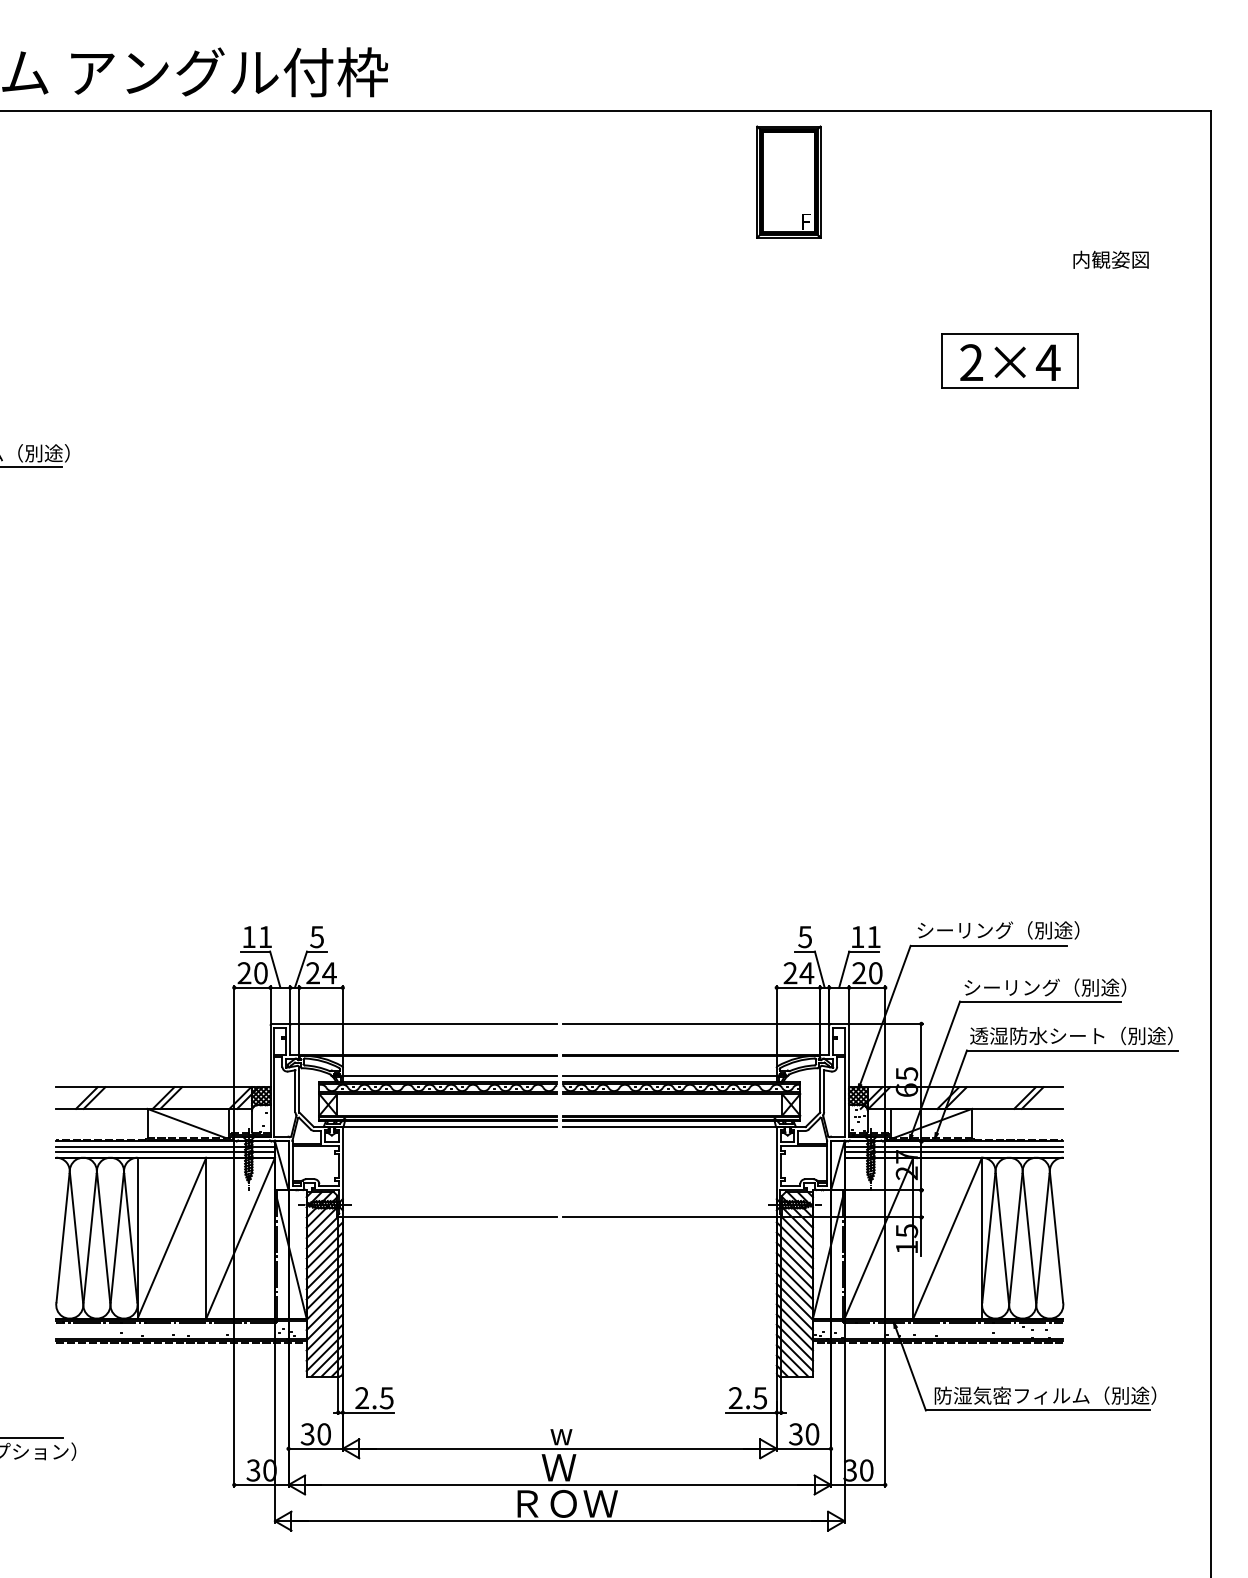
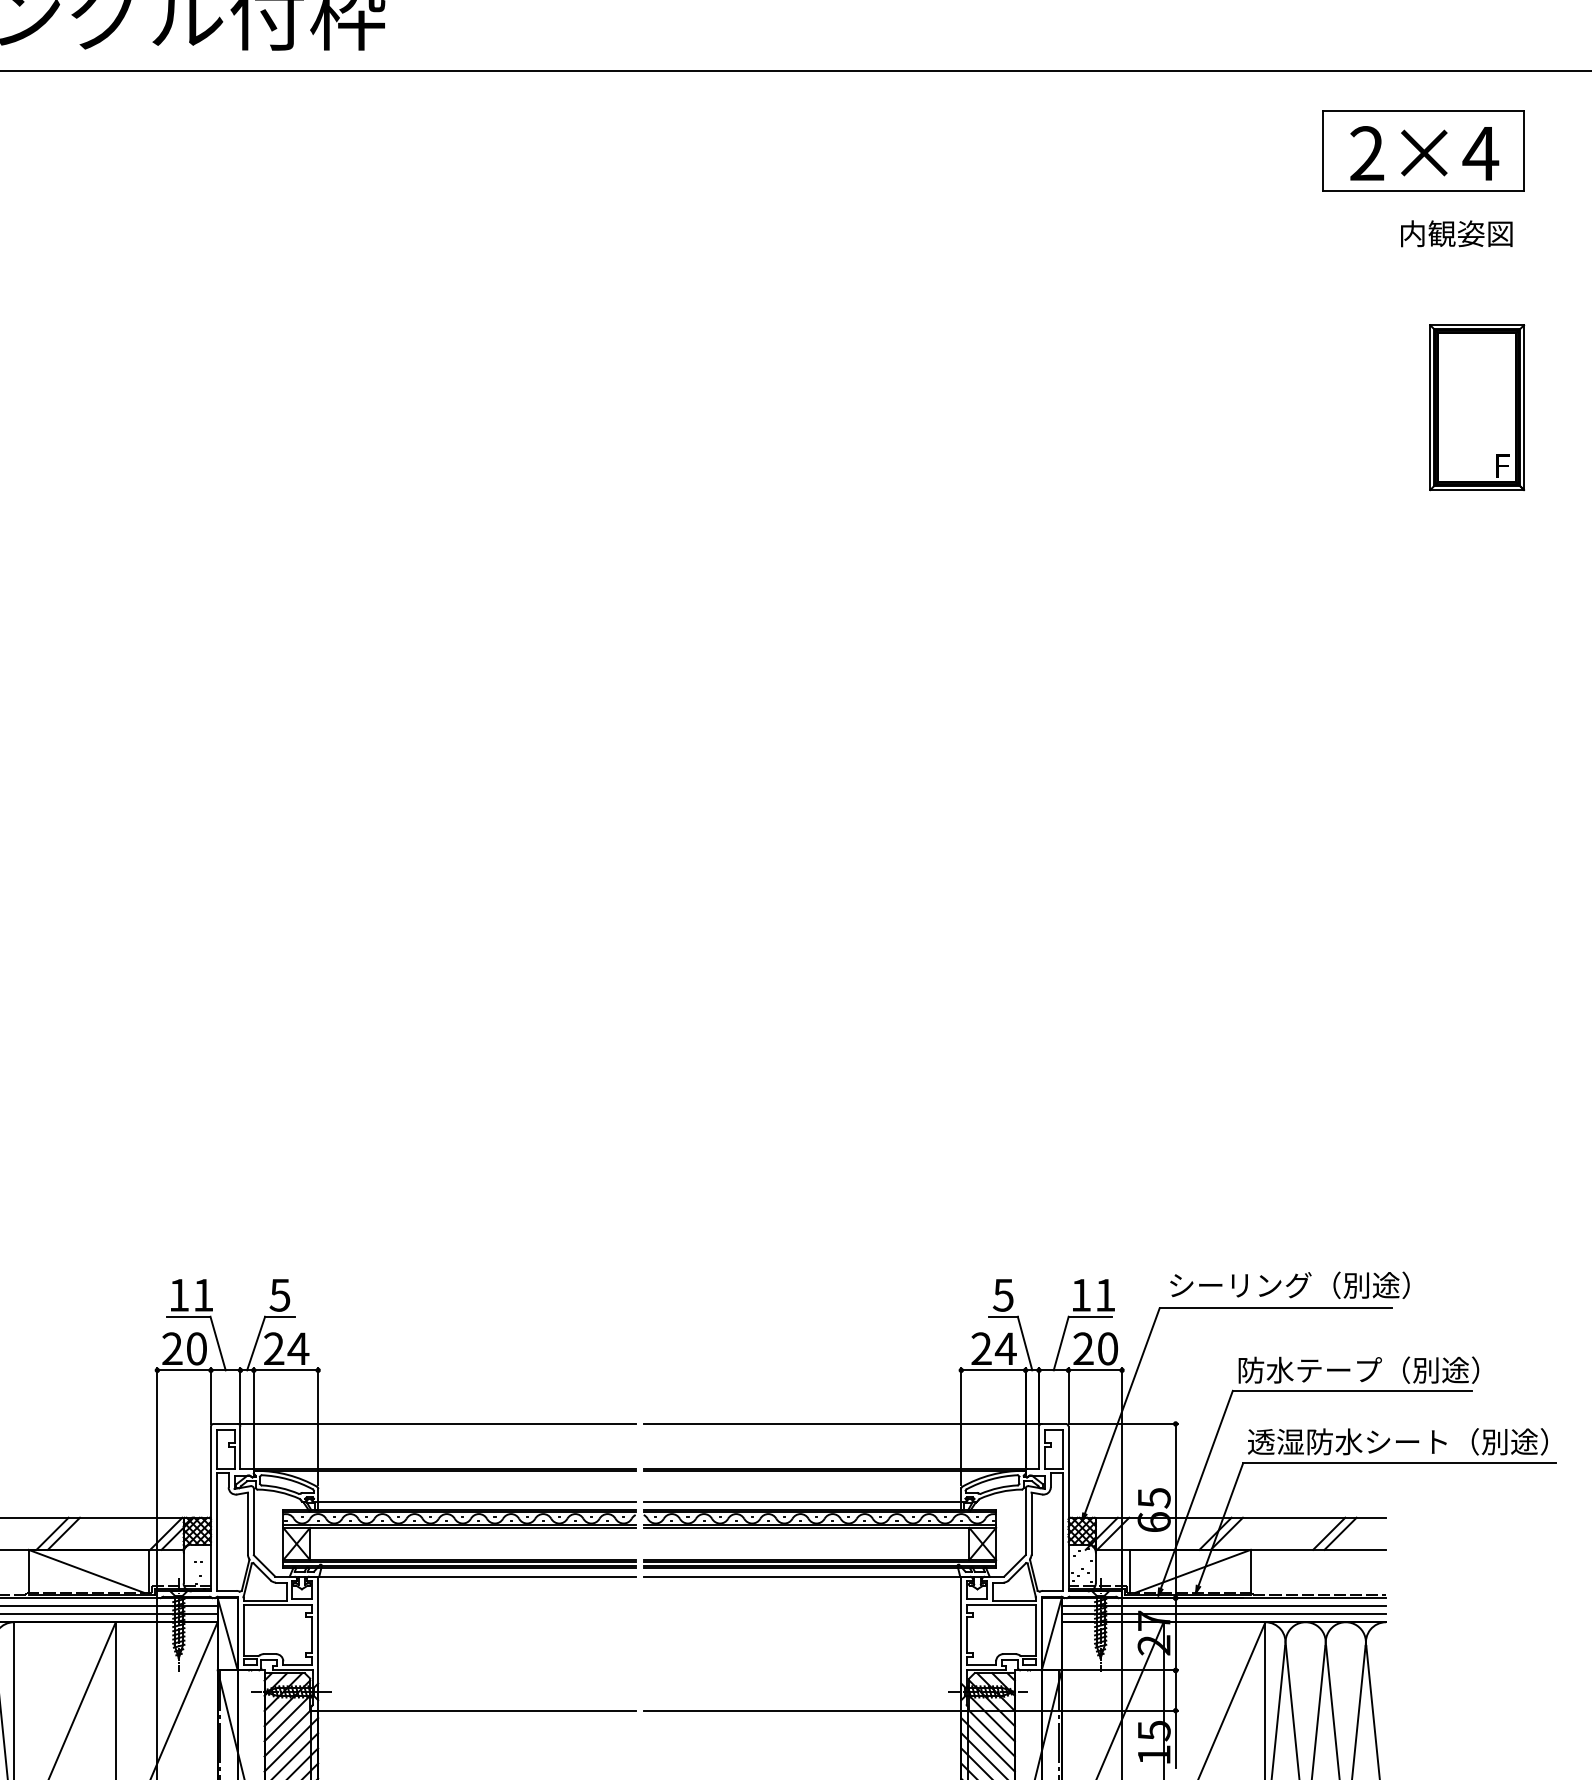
part: (788, 181) -> (1476, 406), moved
text: (1110, 259) -> (1455, 233), moved
part: (1009, 360) -> (1423, 150), moved
text: (1012, 987) -> (1310, 1369), シーリング（別途） -> 防水テープ（別途）

